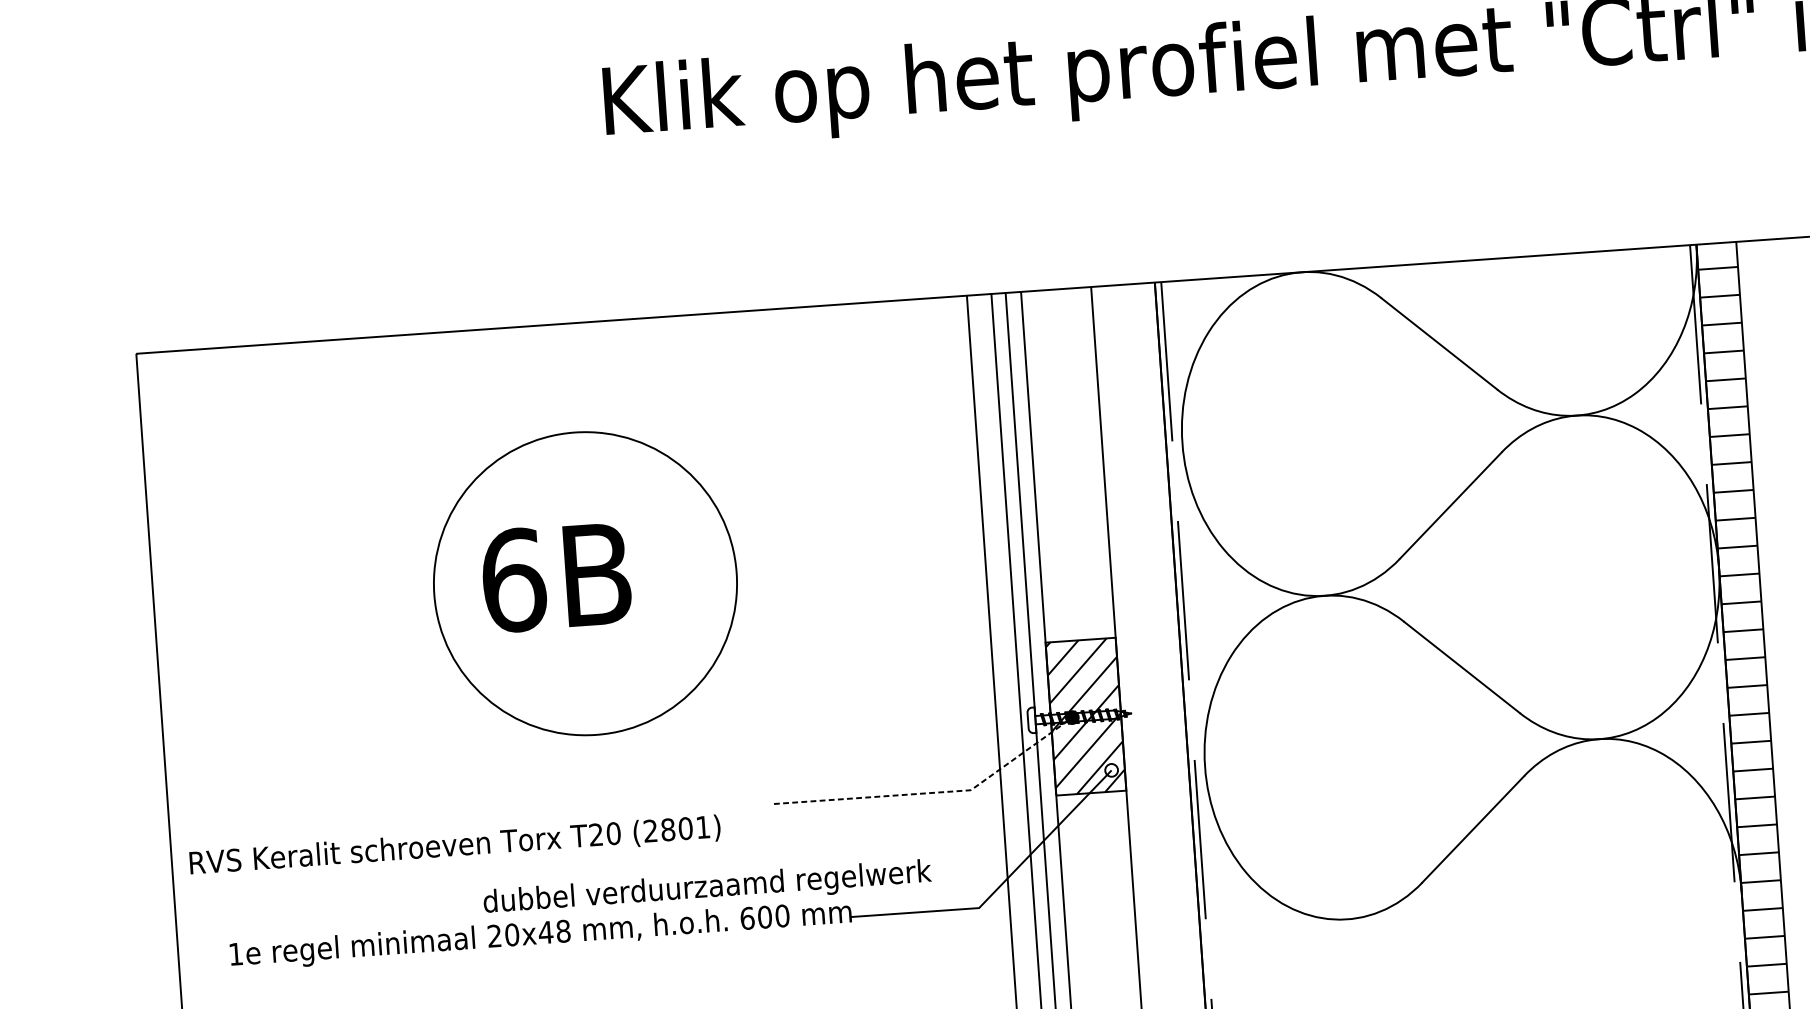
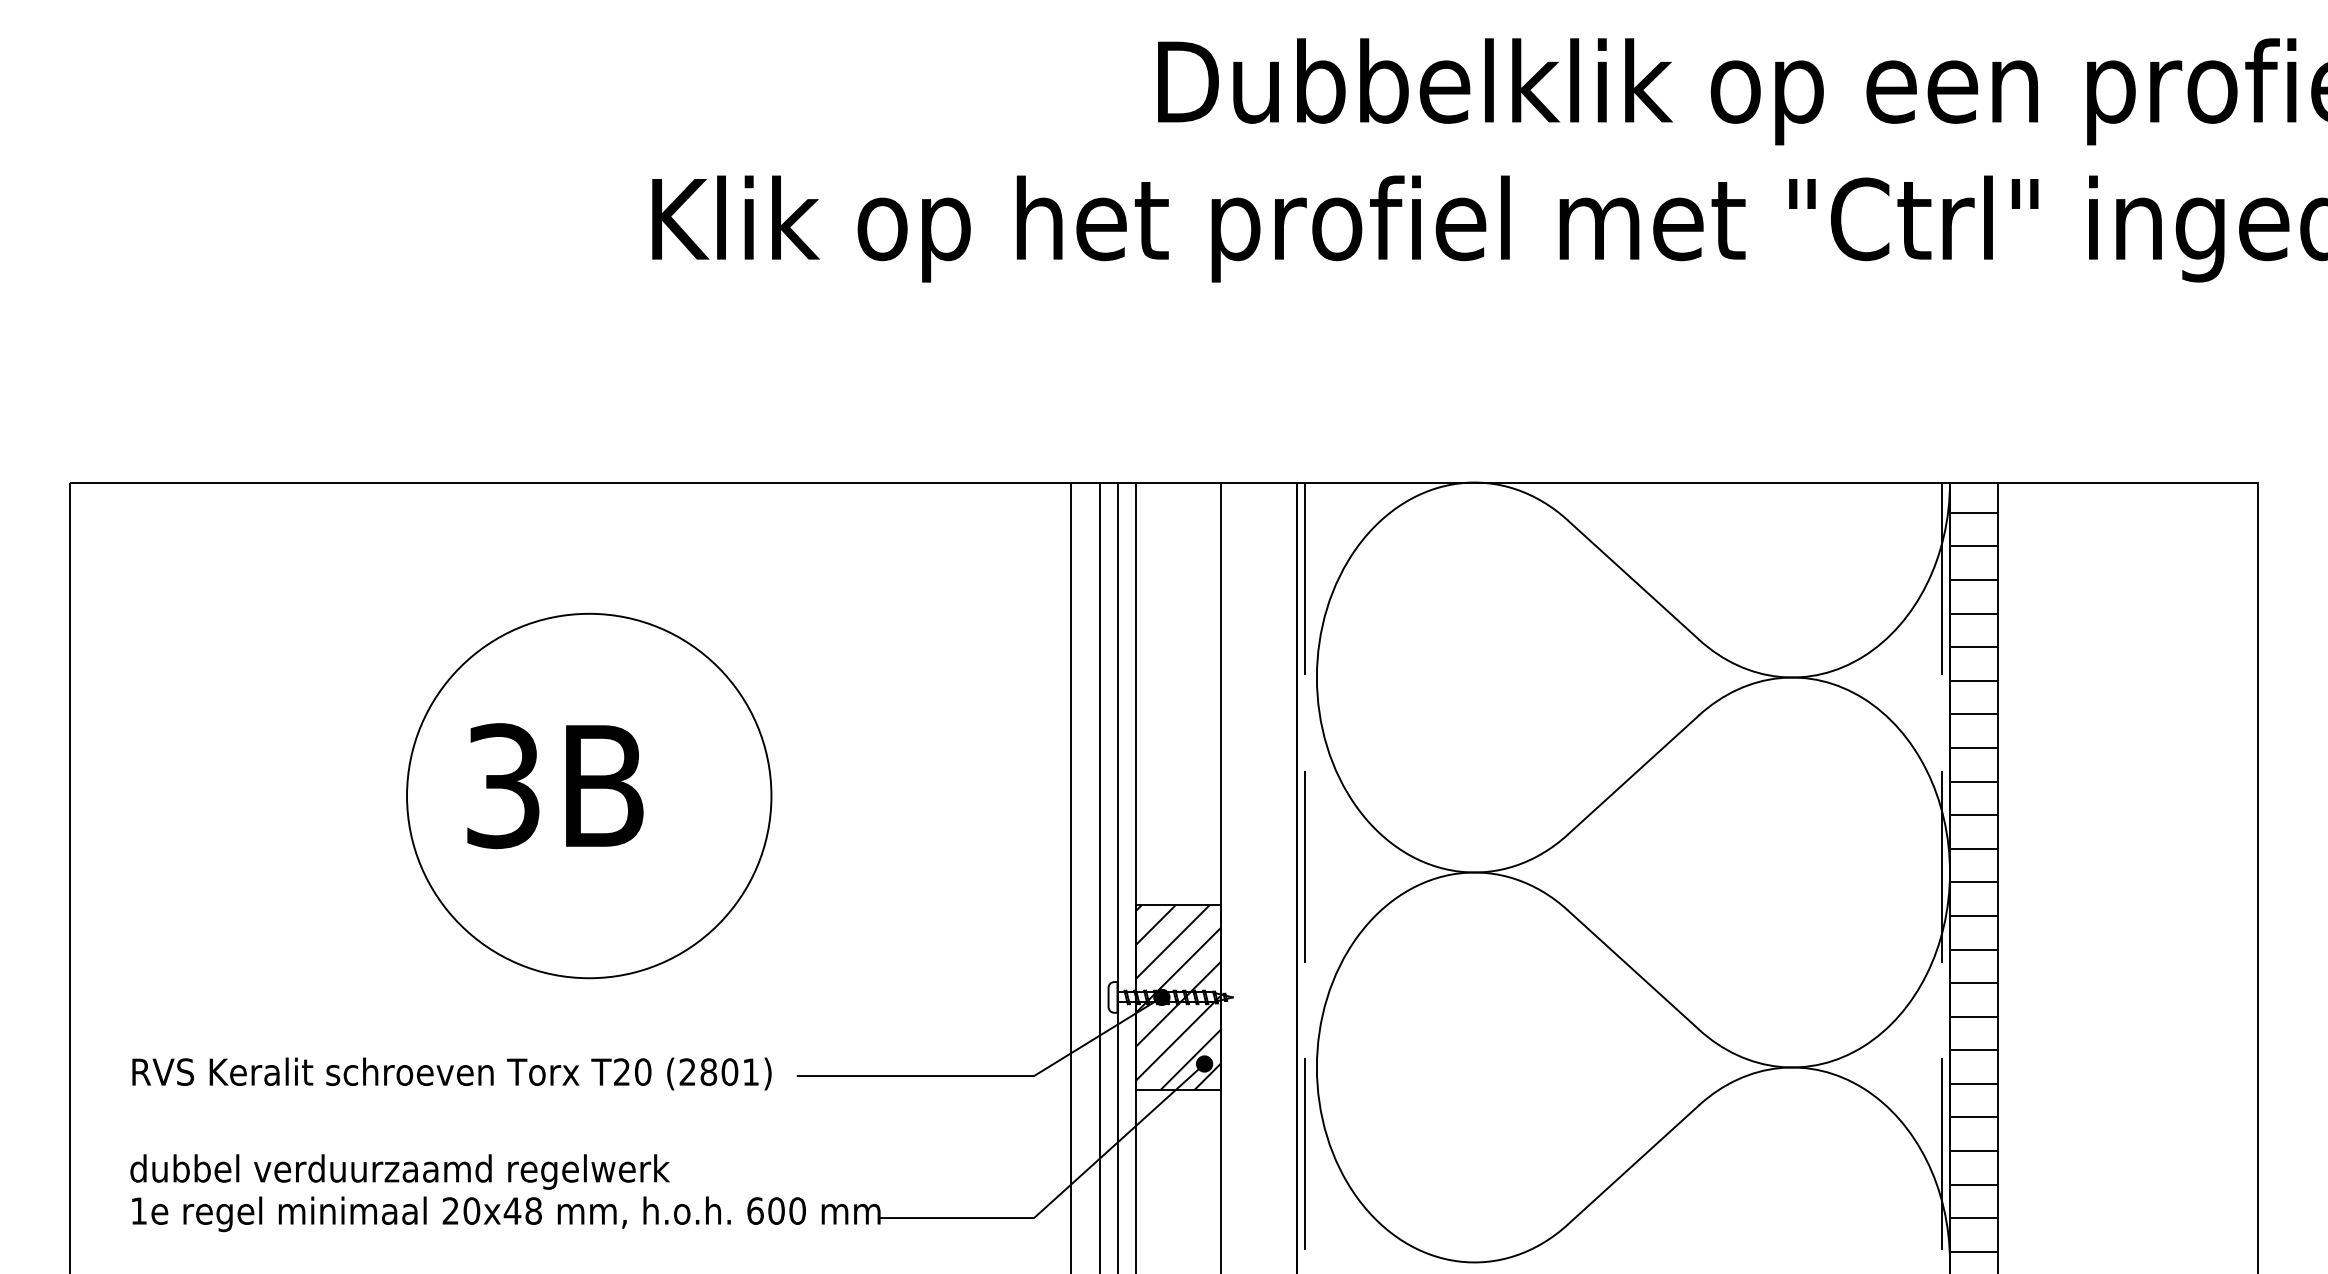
text: (513, 580) -> (503, 786), 6B -> 3B
fill: (1111, 769) -> (1204, 1063), added
line: (935, 793) -> (991, 1076), dashed -> solid
text: (454, 845) -> (451, 1073), moved
text: (707, 888) -> (399, 1171), moved

